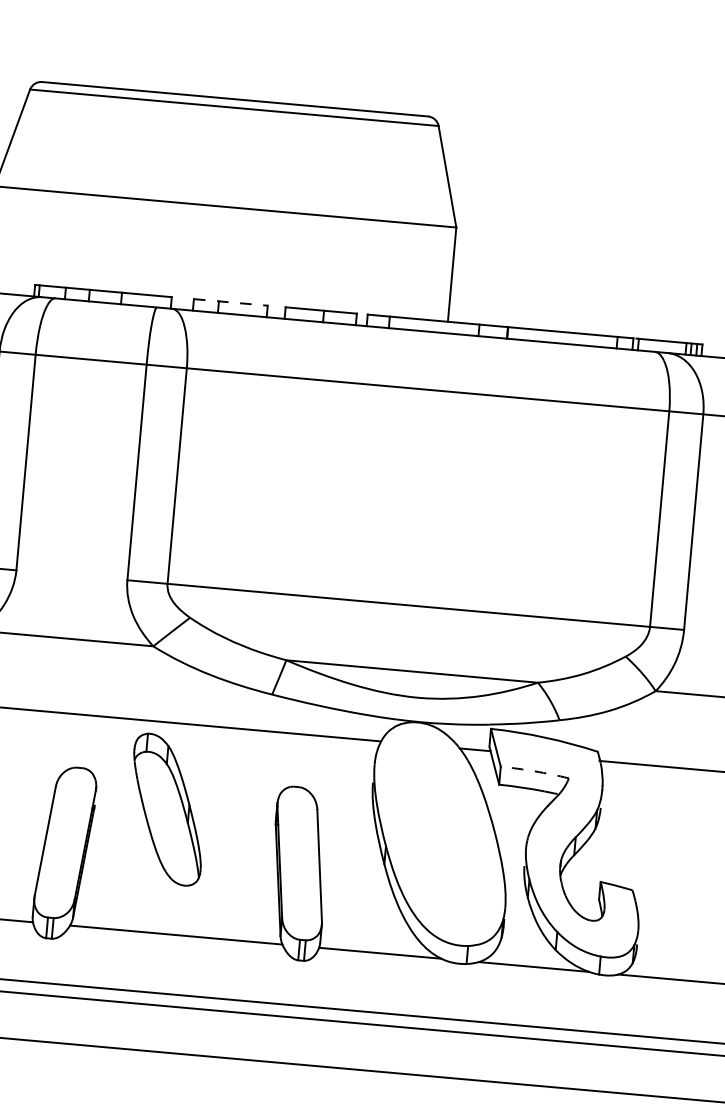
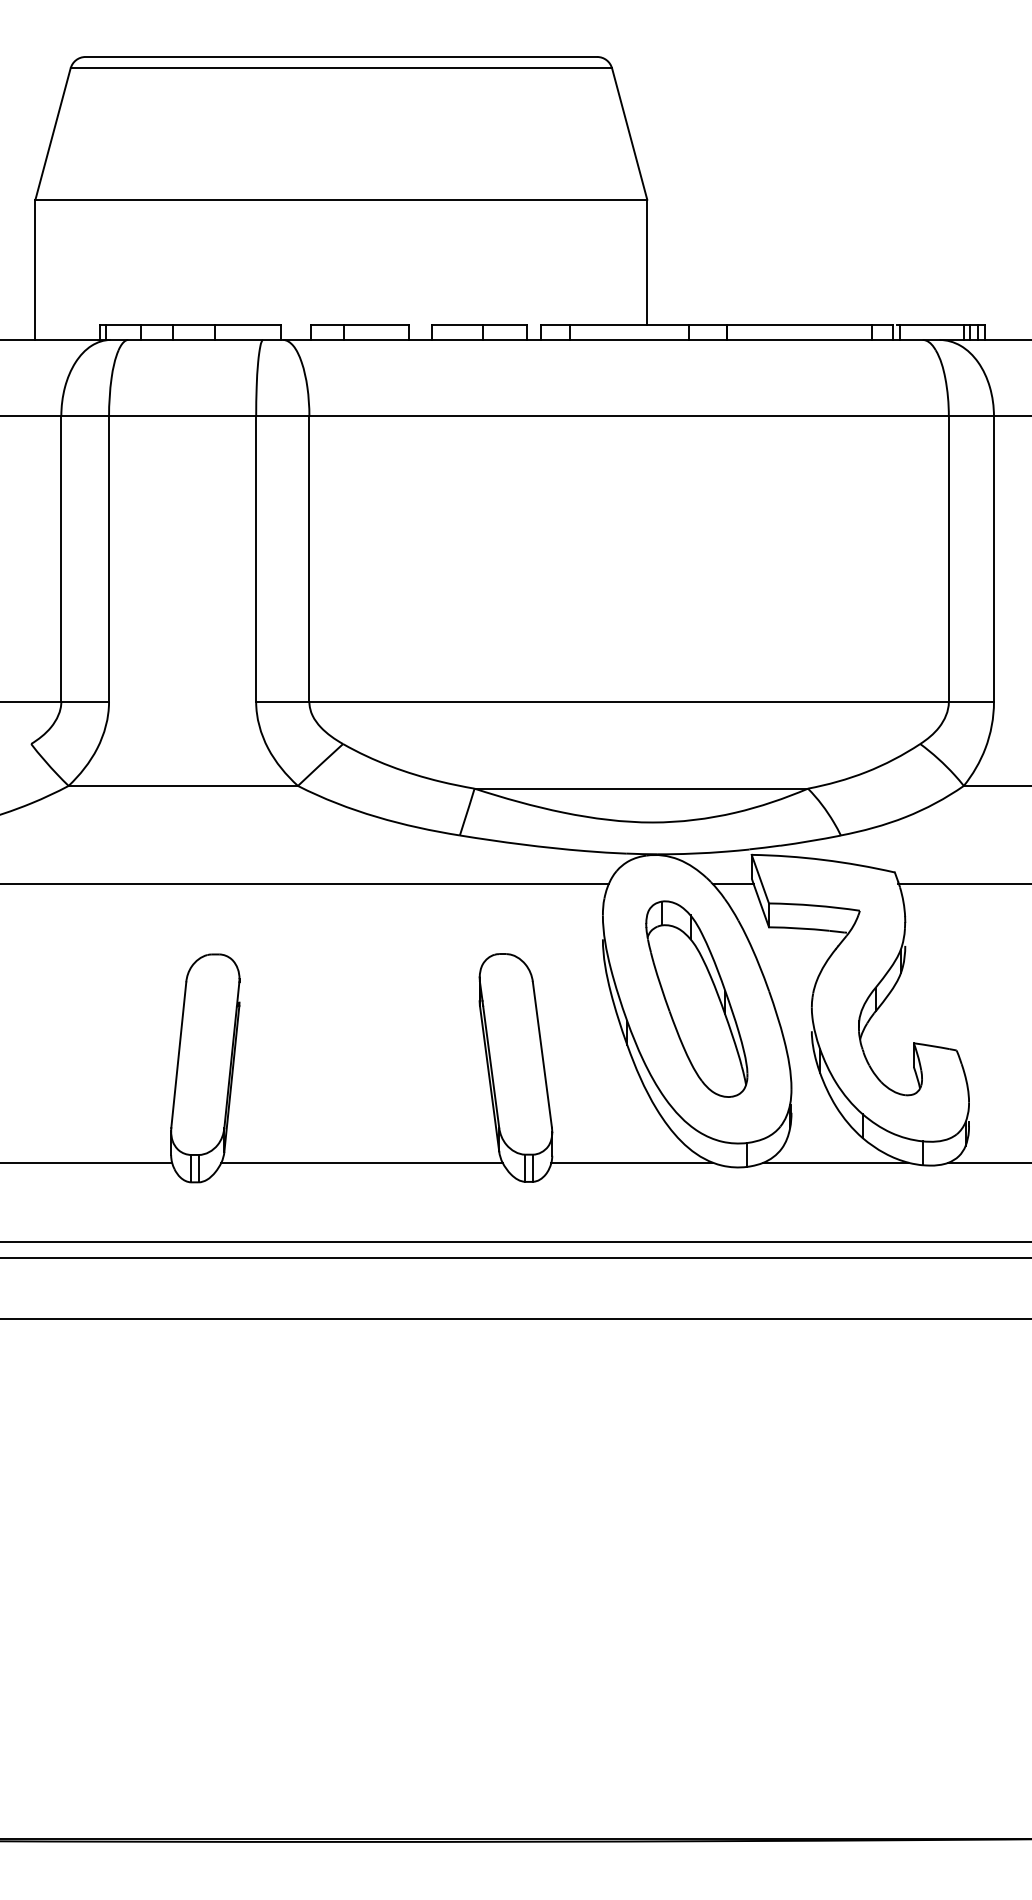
line: (230, 302) -> (359, 324), dashed -> solid
arc: (534, 771) -> (814, 905), dashed -> solid
part: (167, 809) -> (696, 998), moved

